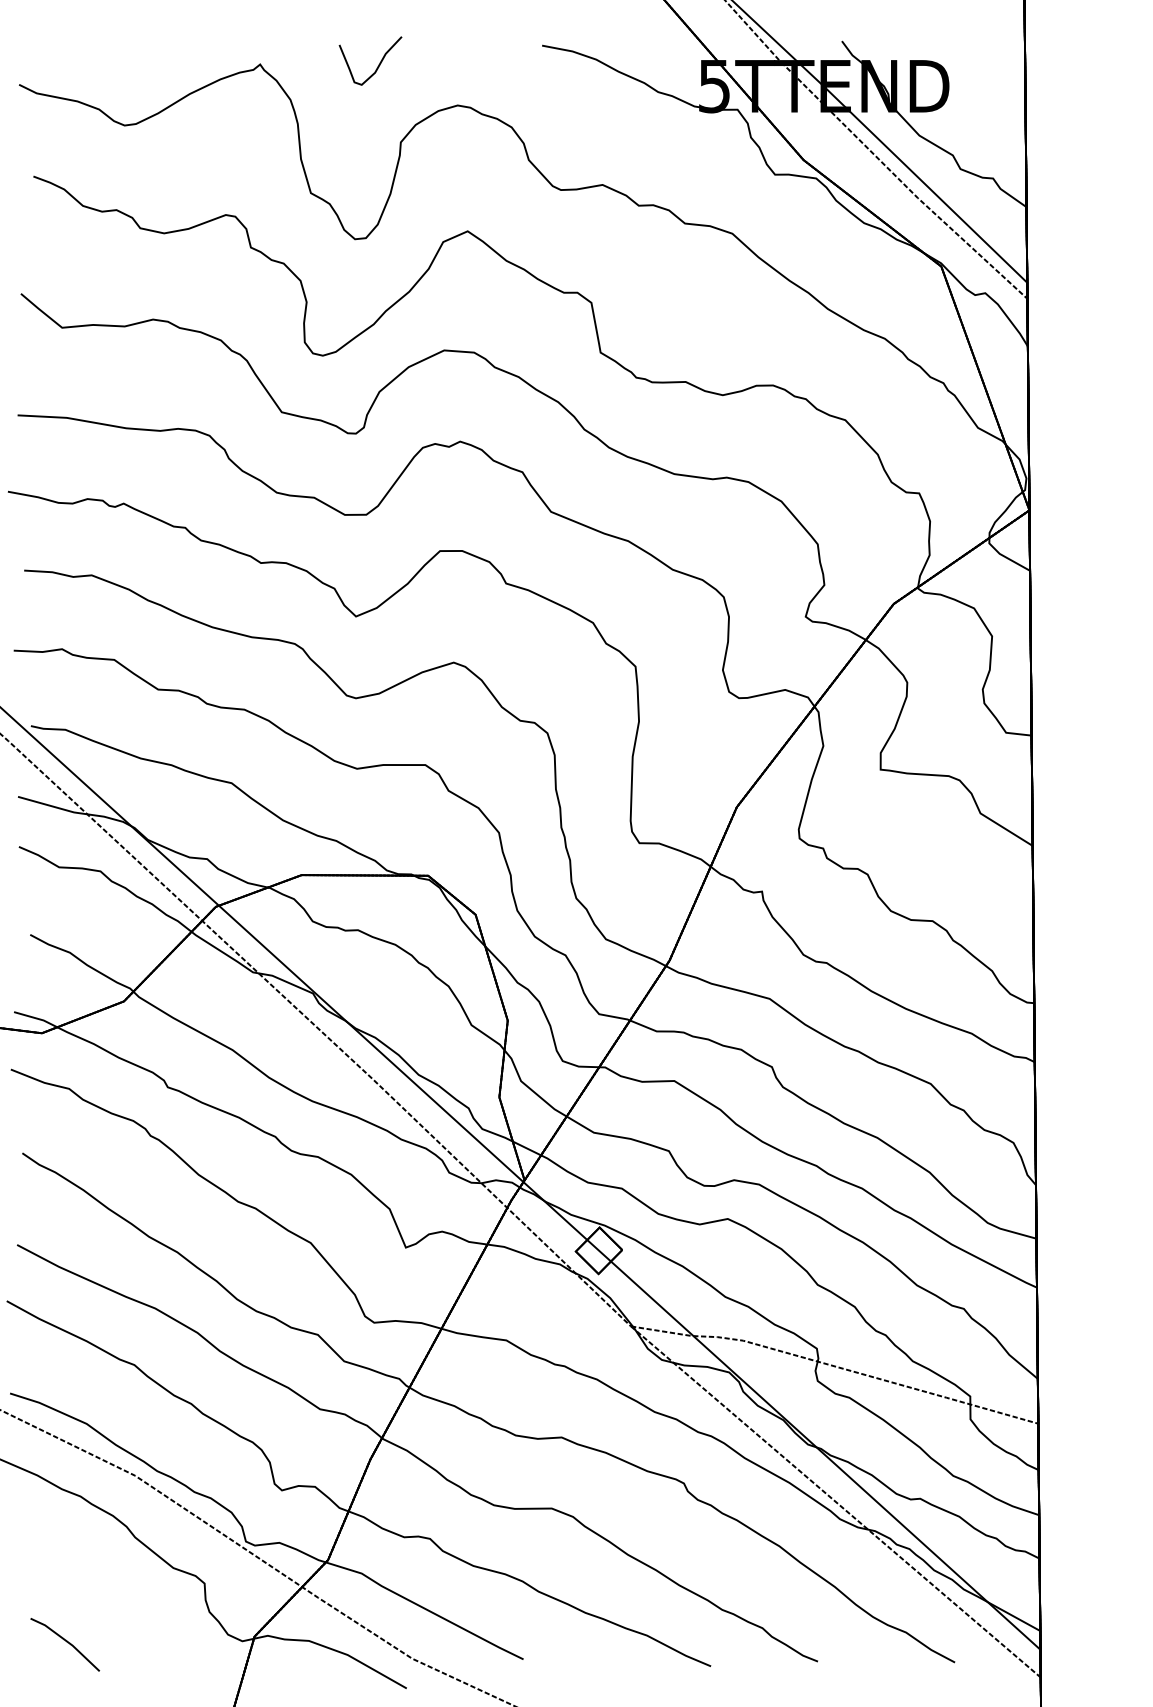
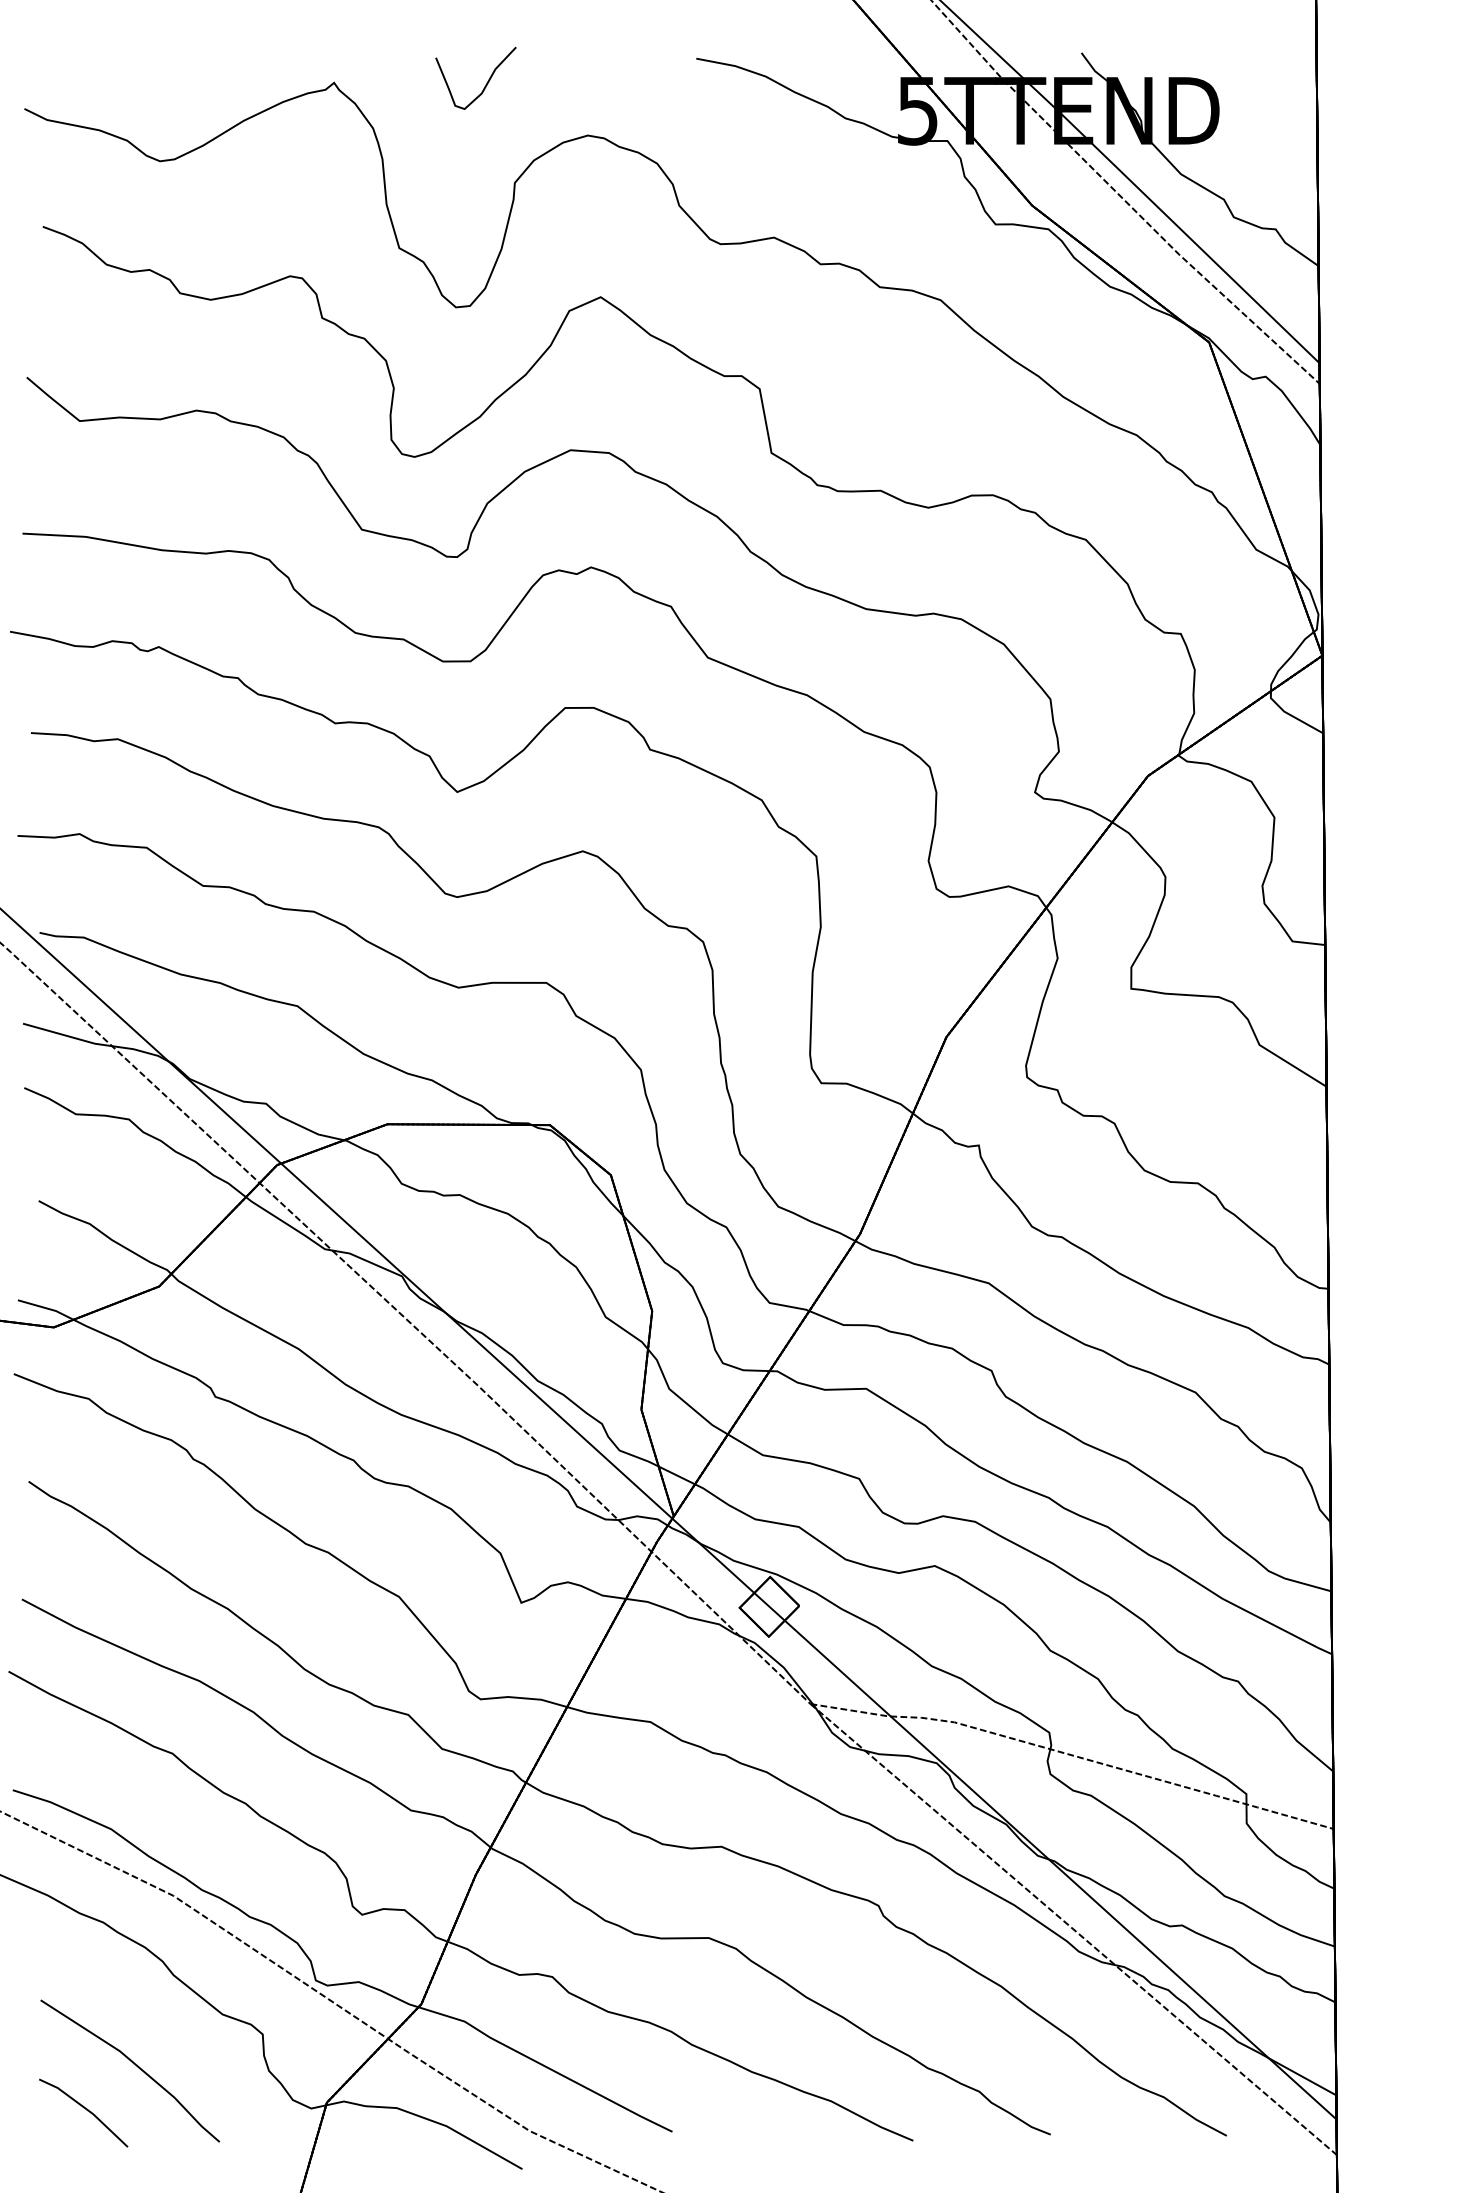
line: (104, 1606) -> (133, 2064), added

